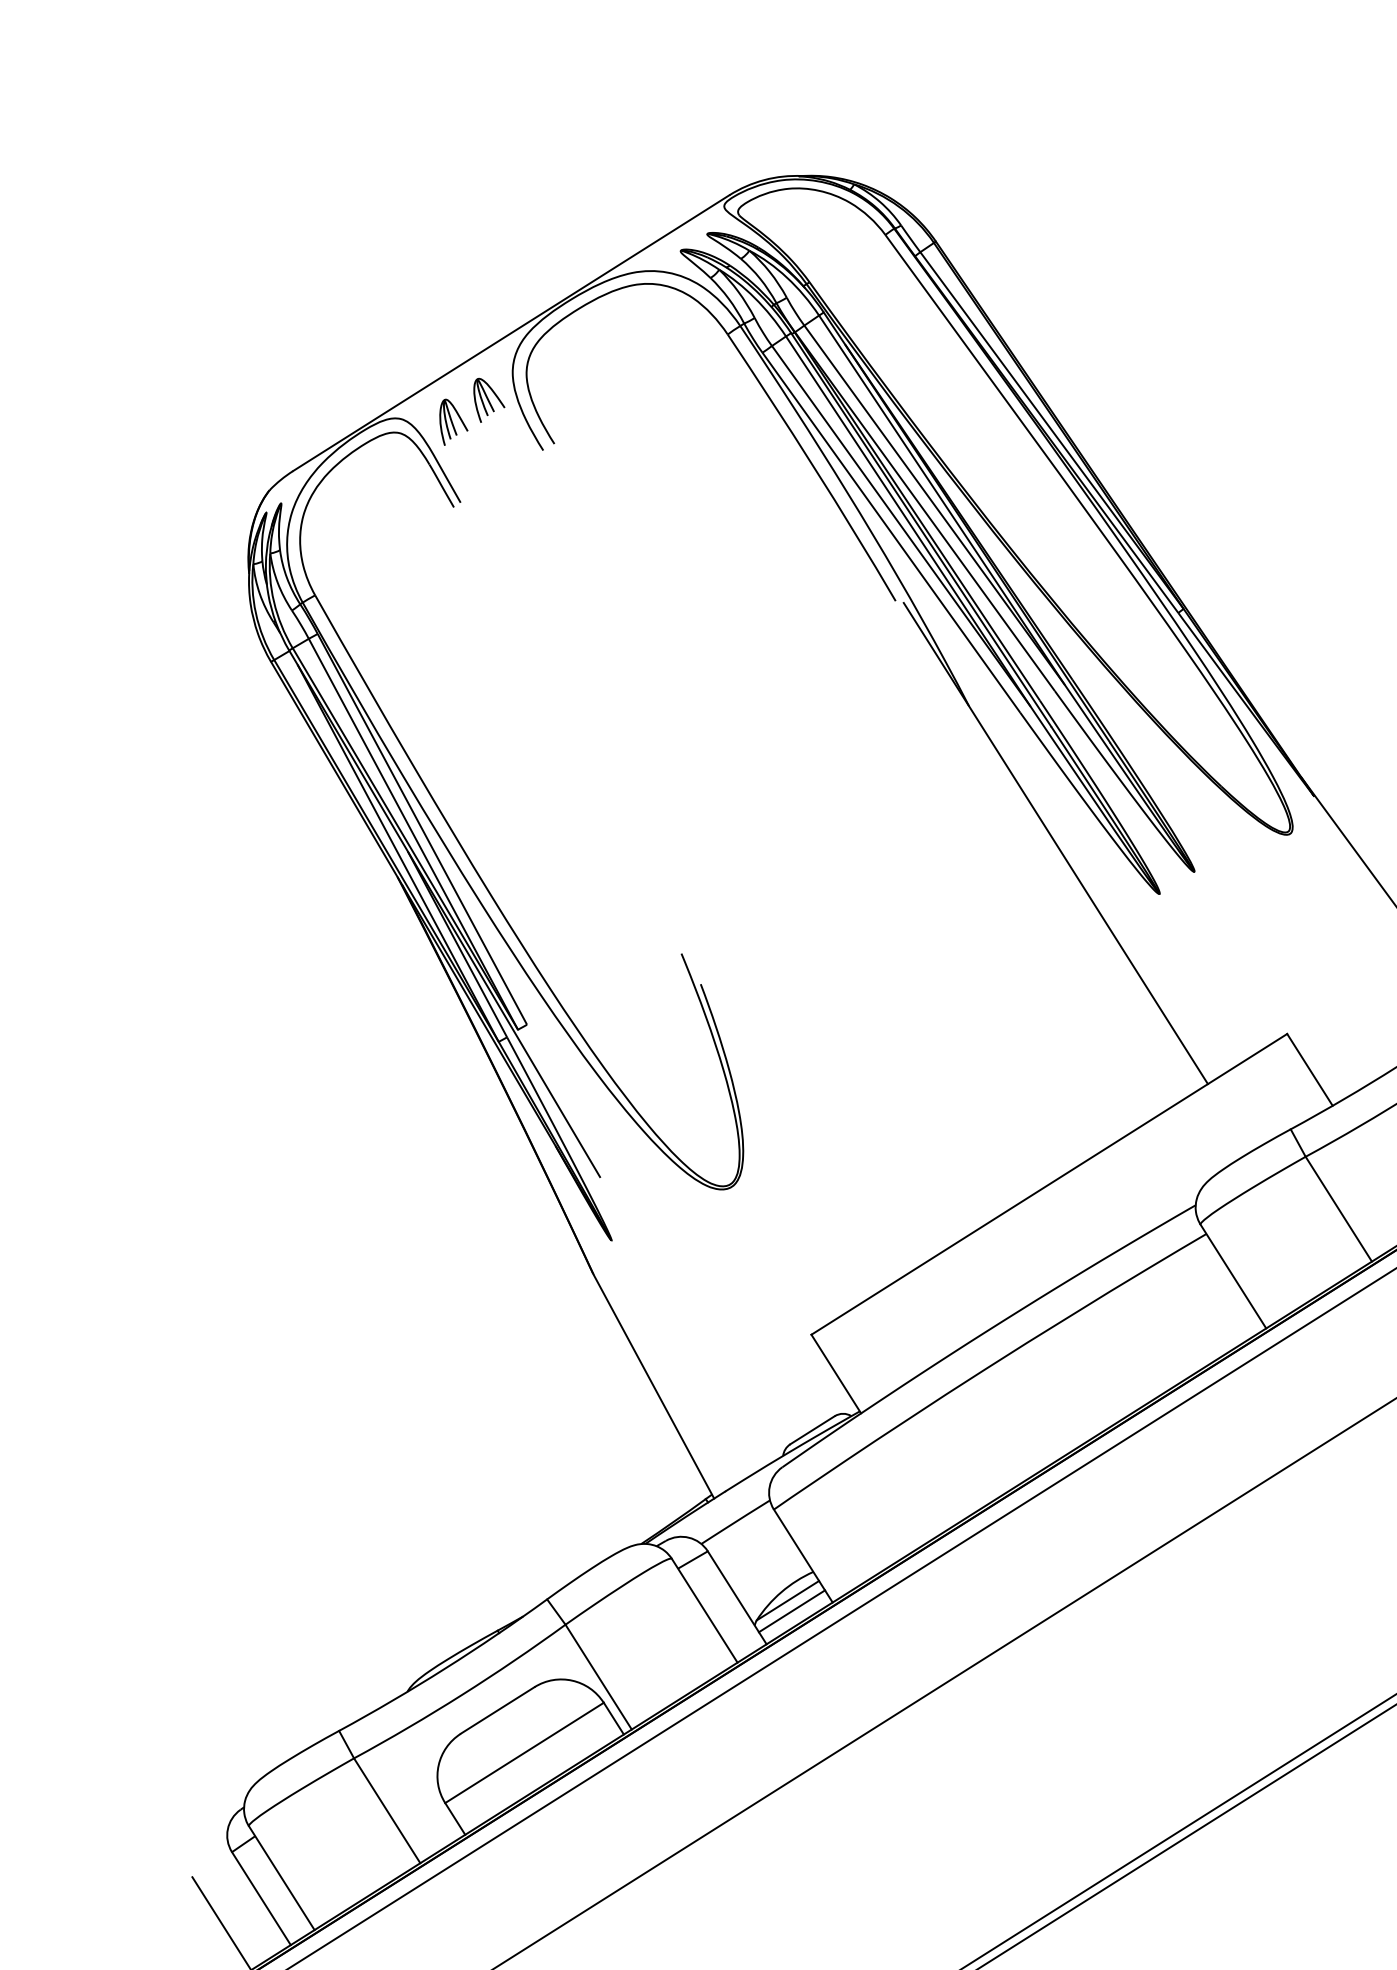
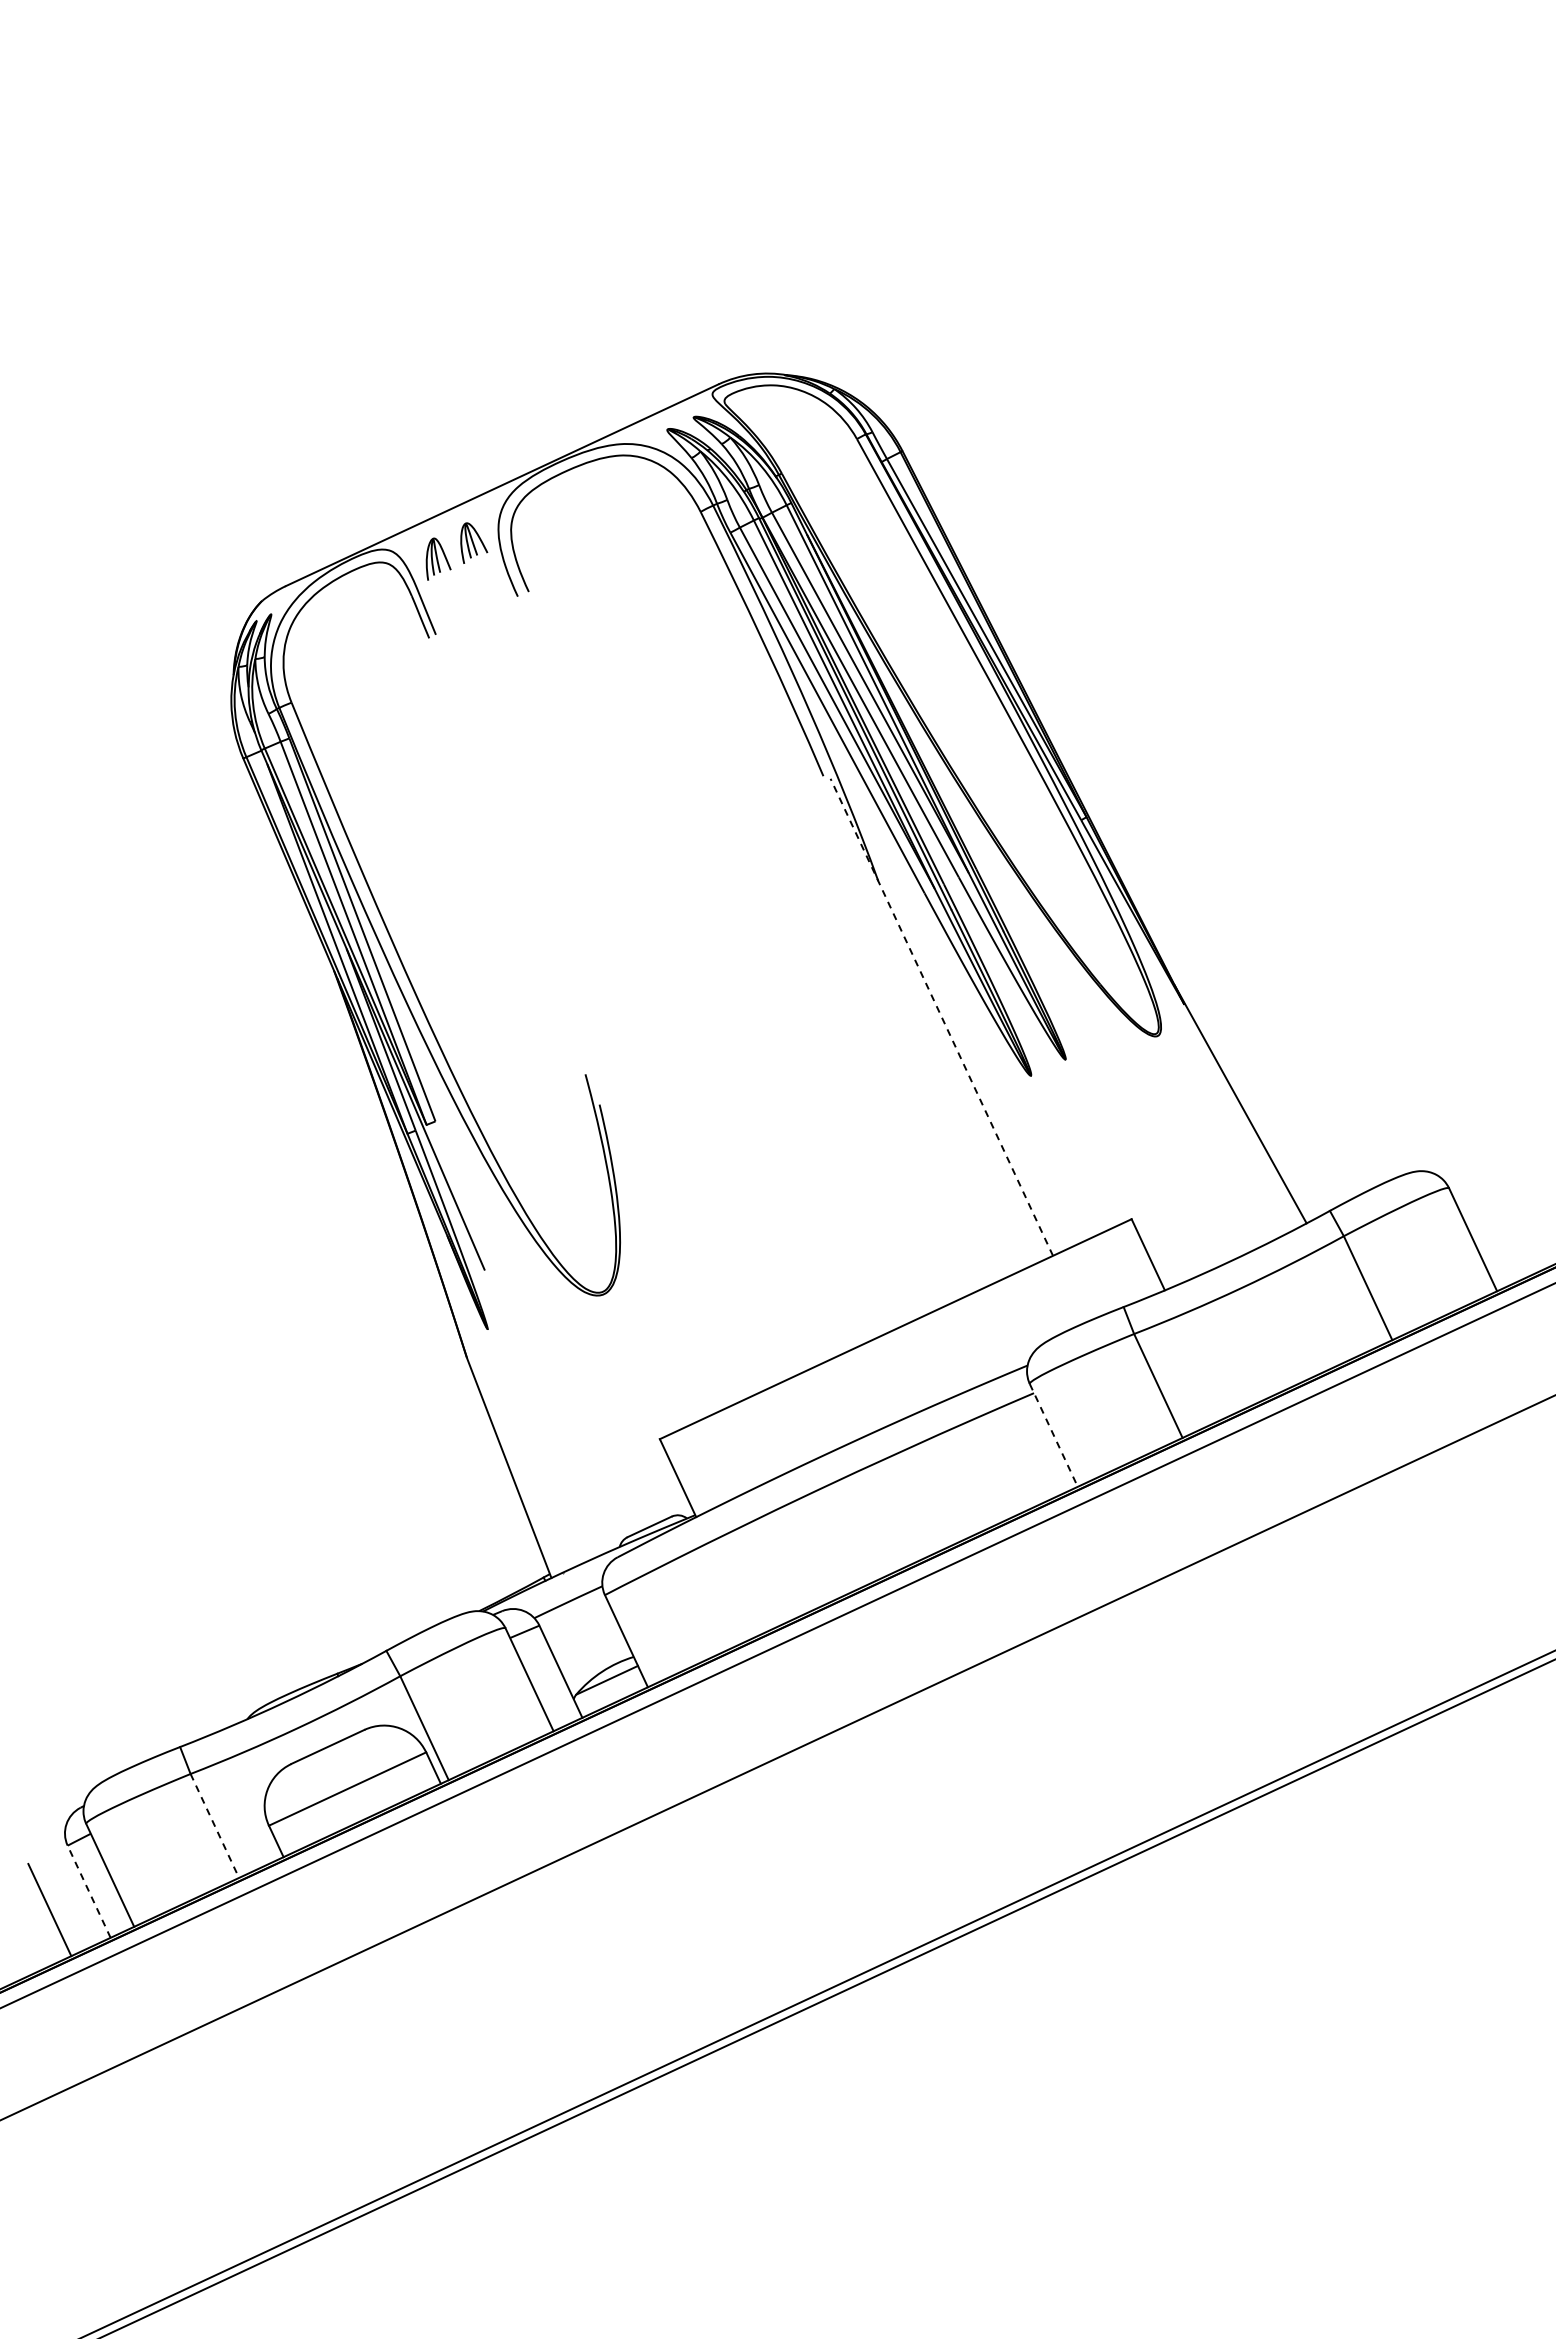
line: (1055, 842) -> (941, 1016), solid -> dashed
line: (1233, 1276) -> (1053, 1435), solid -> dashed
line: (791, 1611) -> (609, 1690), removed
line: (387, 1811) -> (215, 1826), solid -> dashed
line: (261, 1898) -> (89, 1891), solid -> dashed

